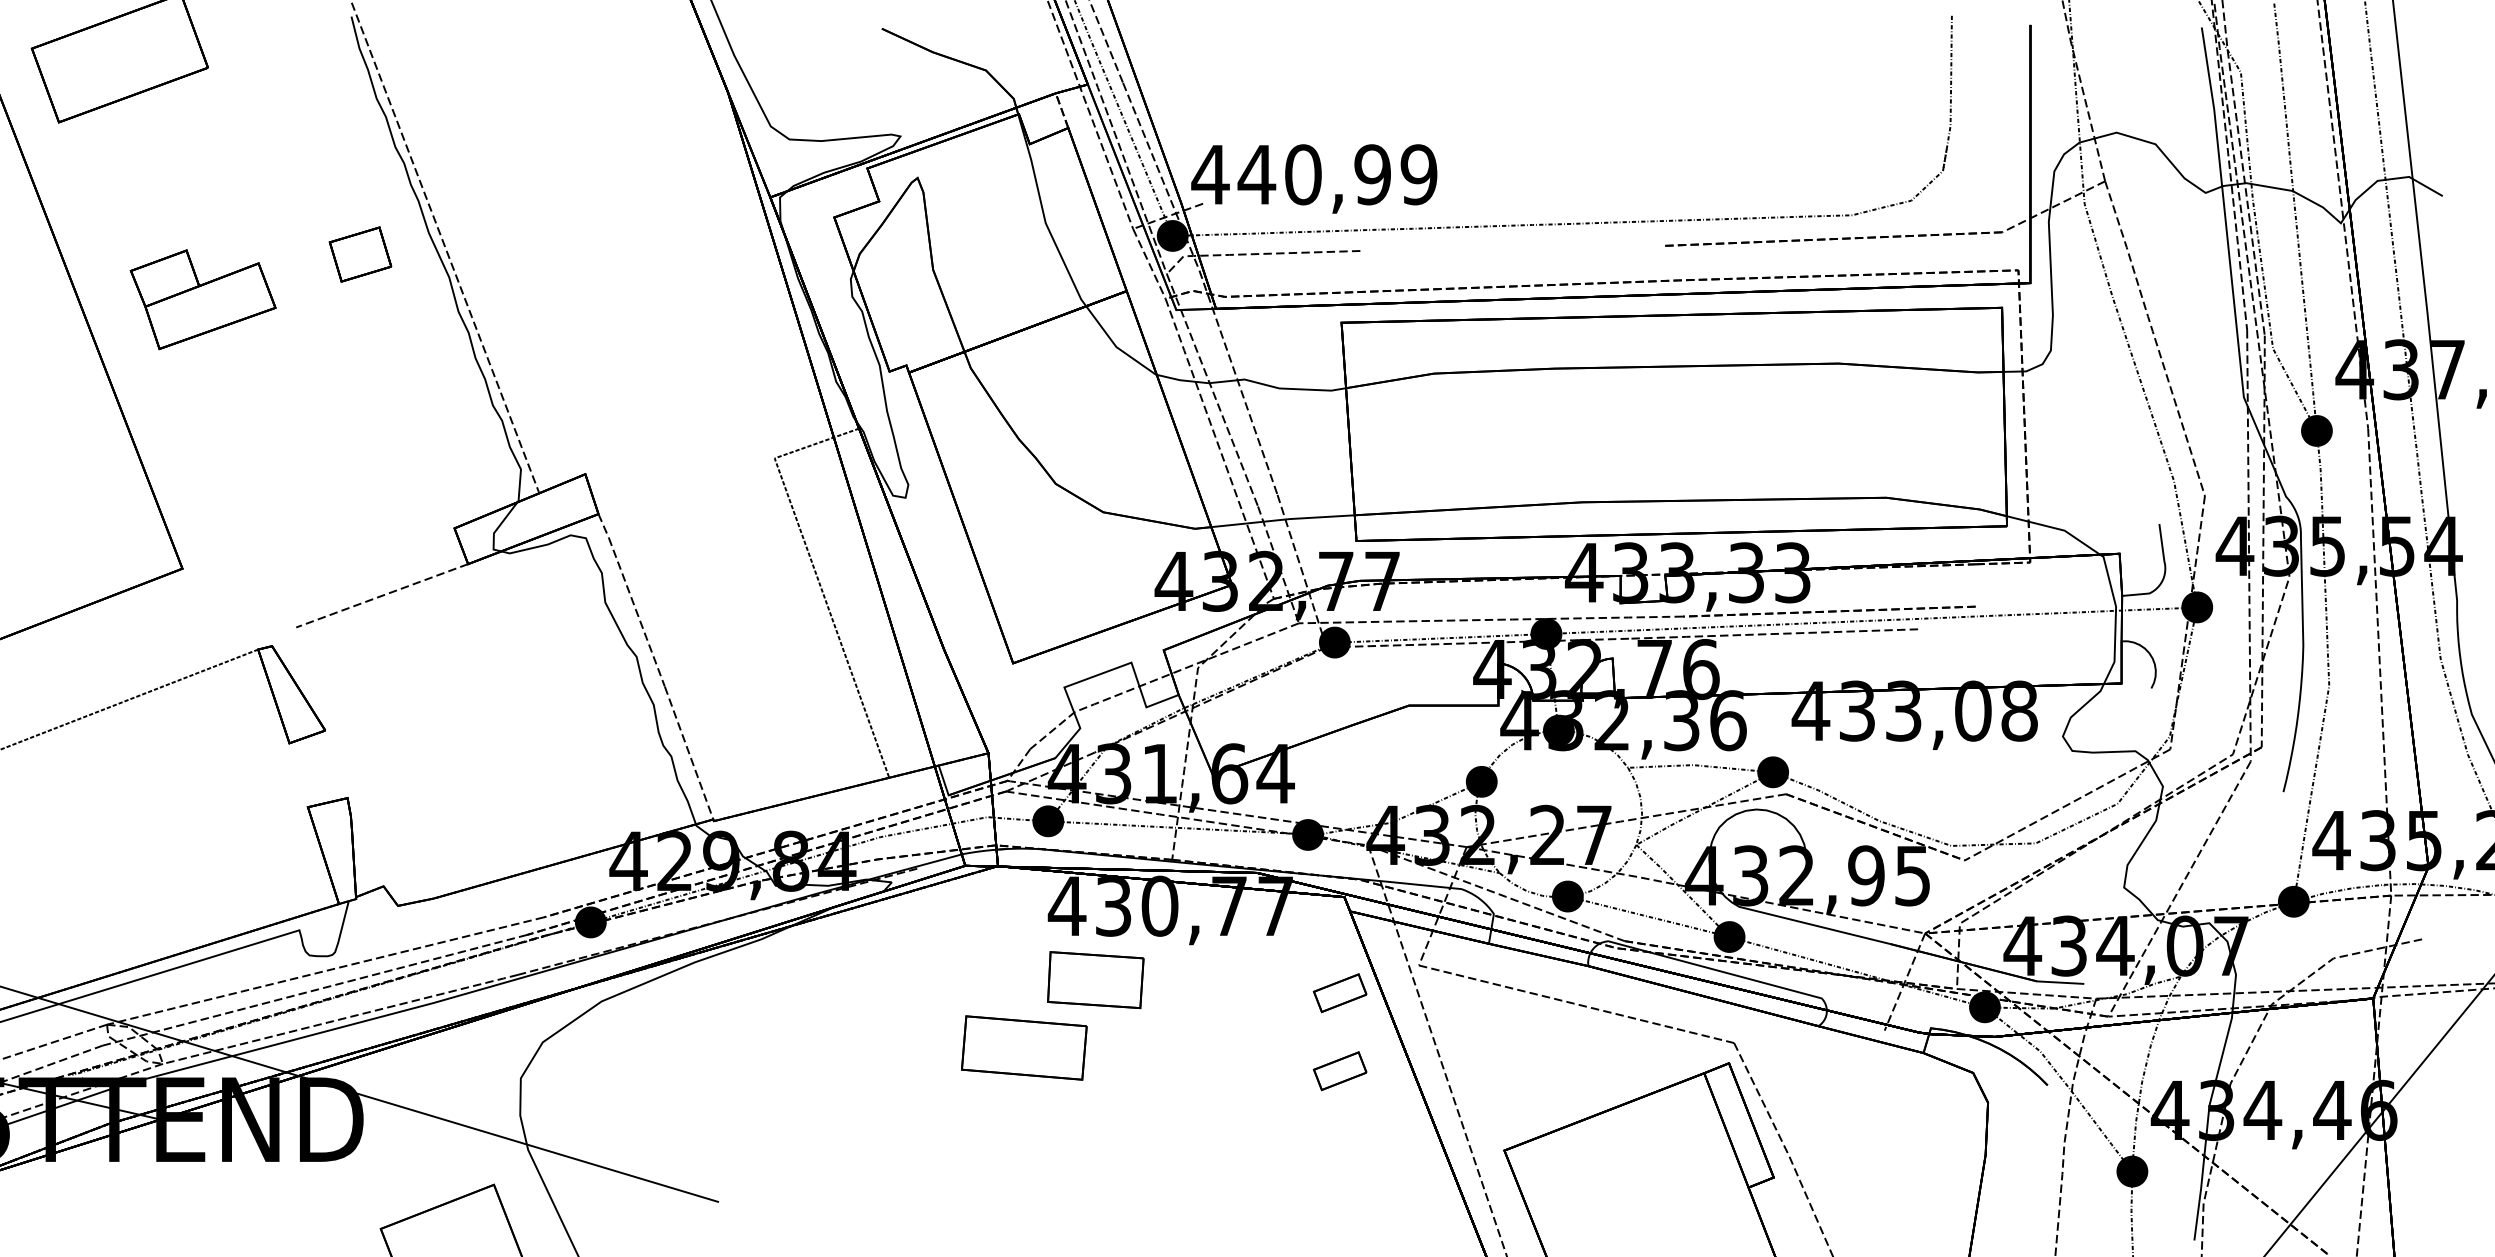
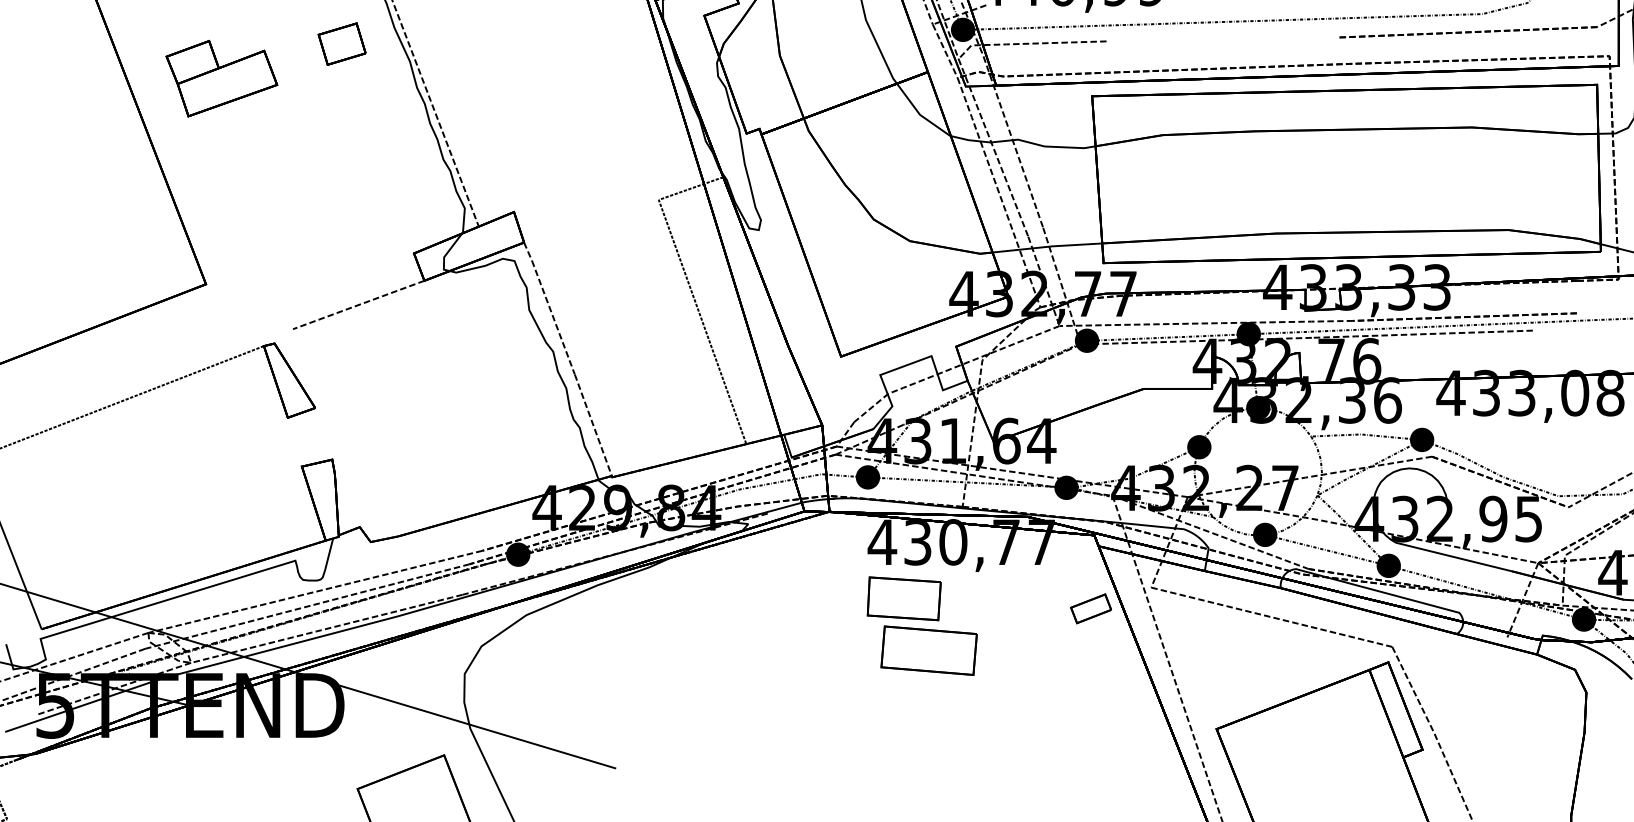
part: (1024, 1047) -> (929, 650), moved
part: (1339, 1071) -> (1090, 668), removed

